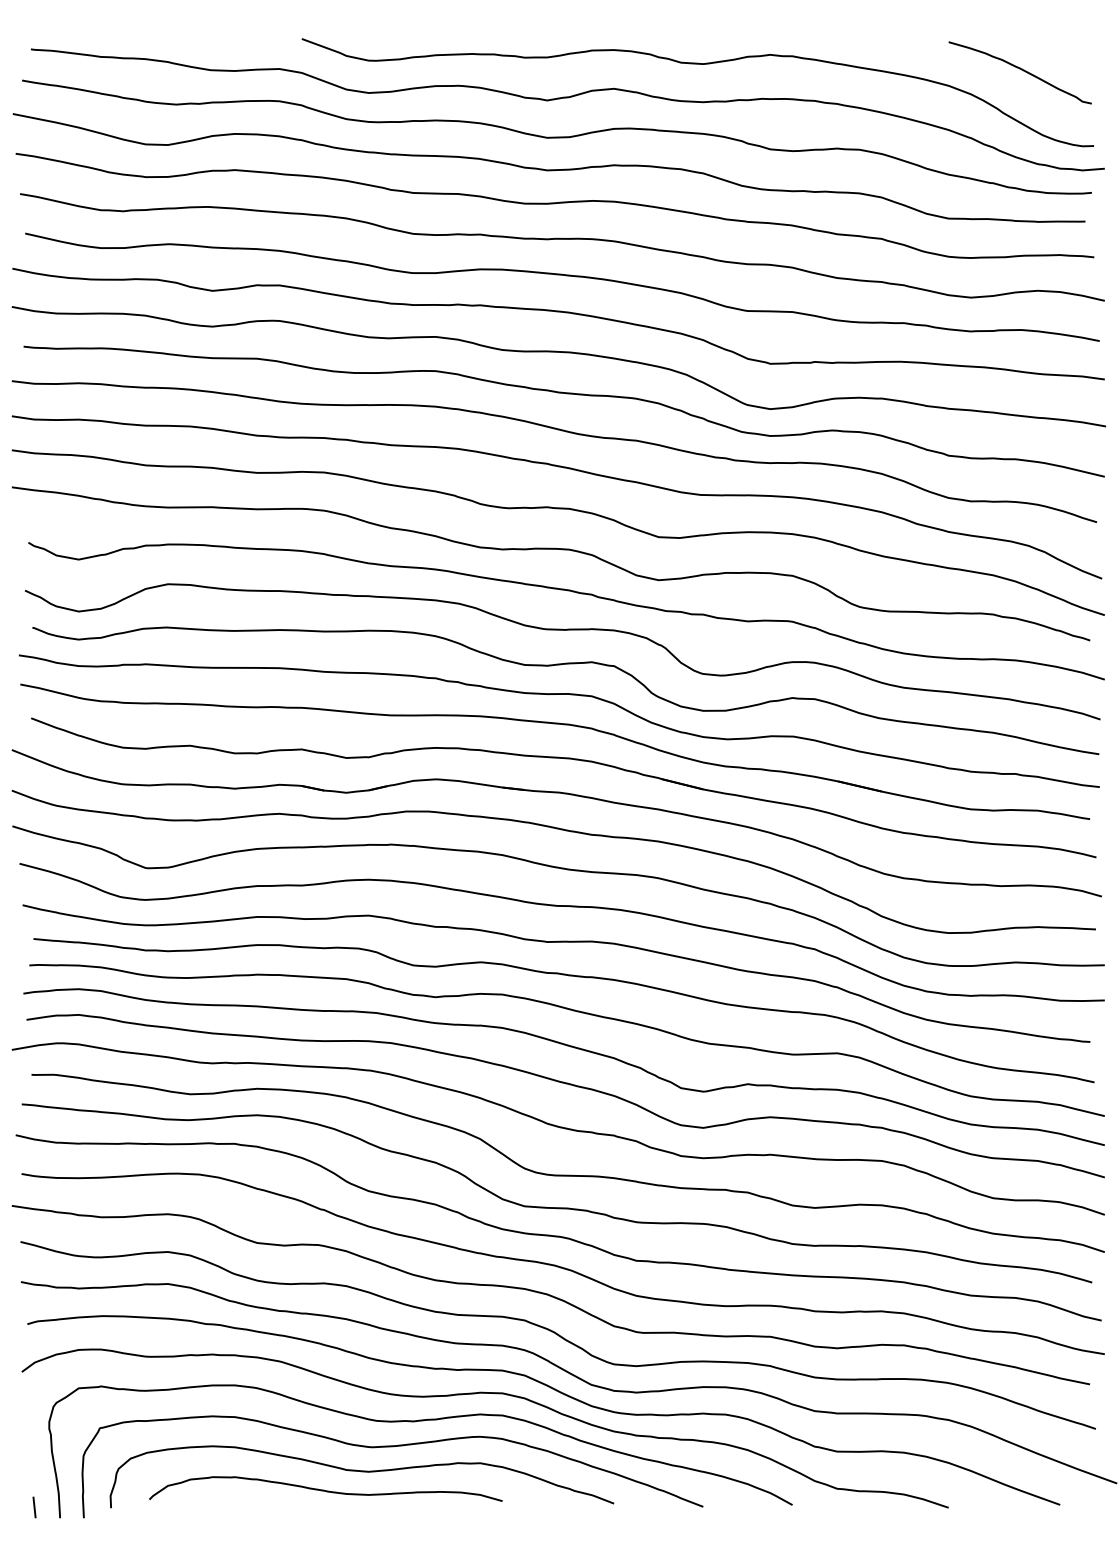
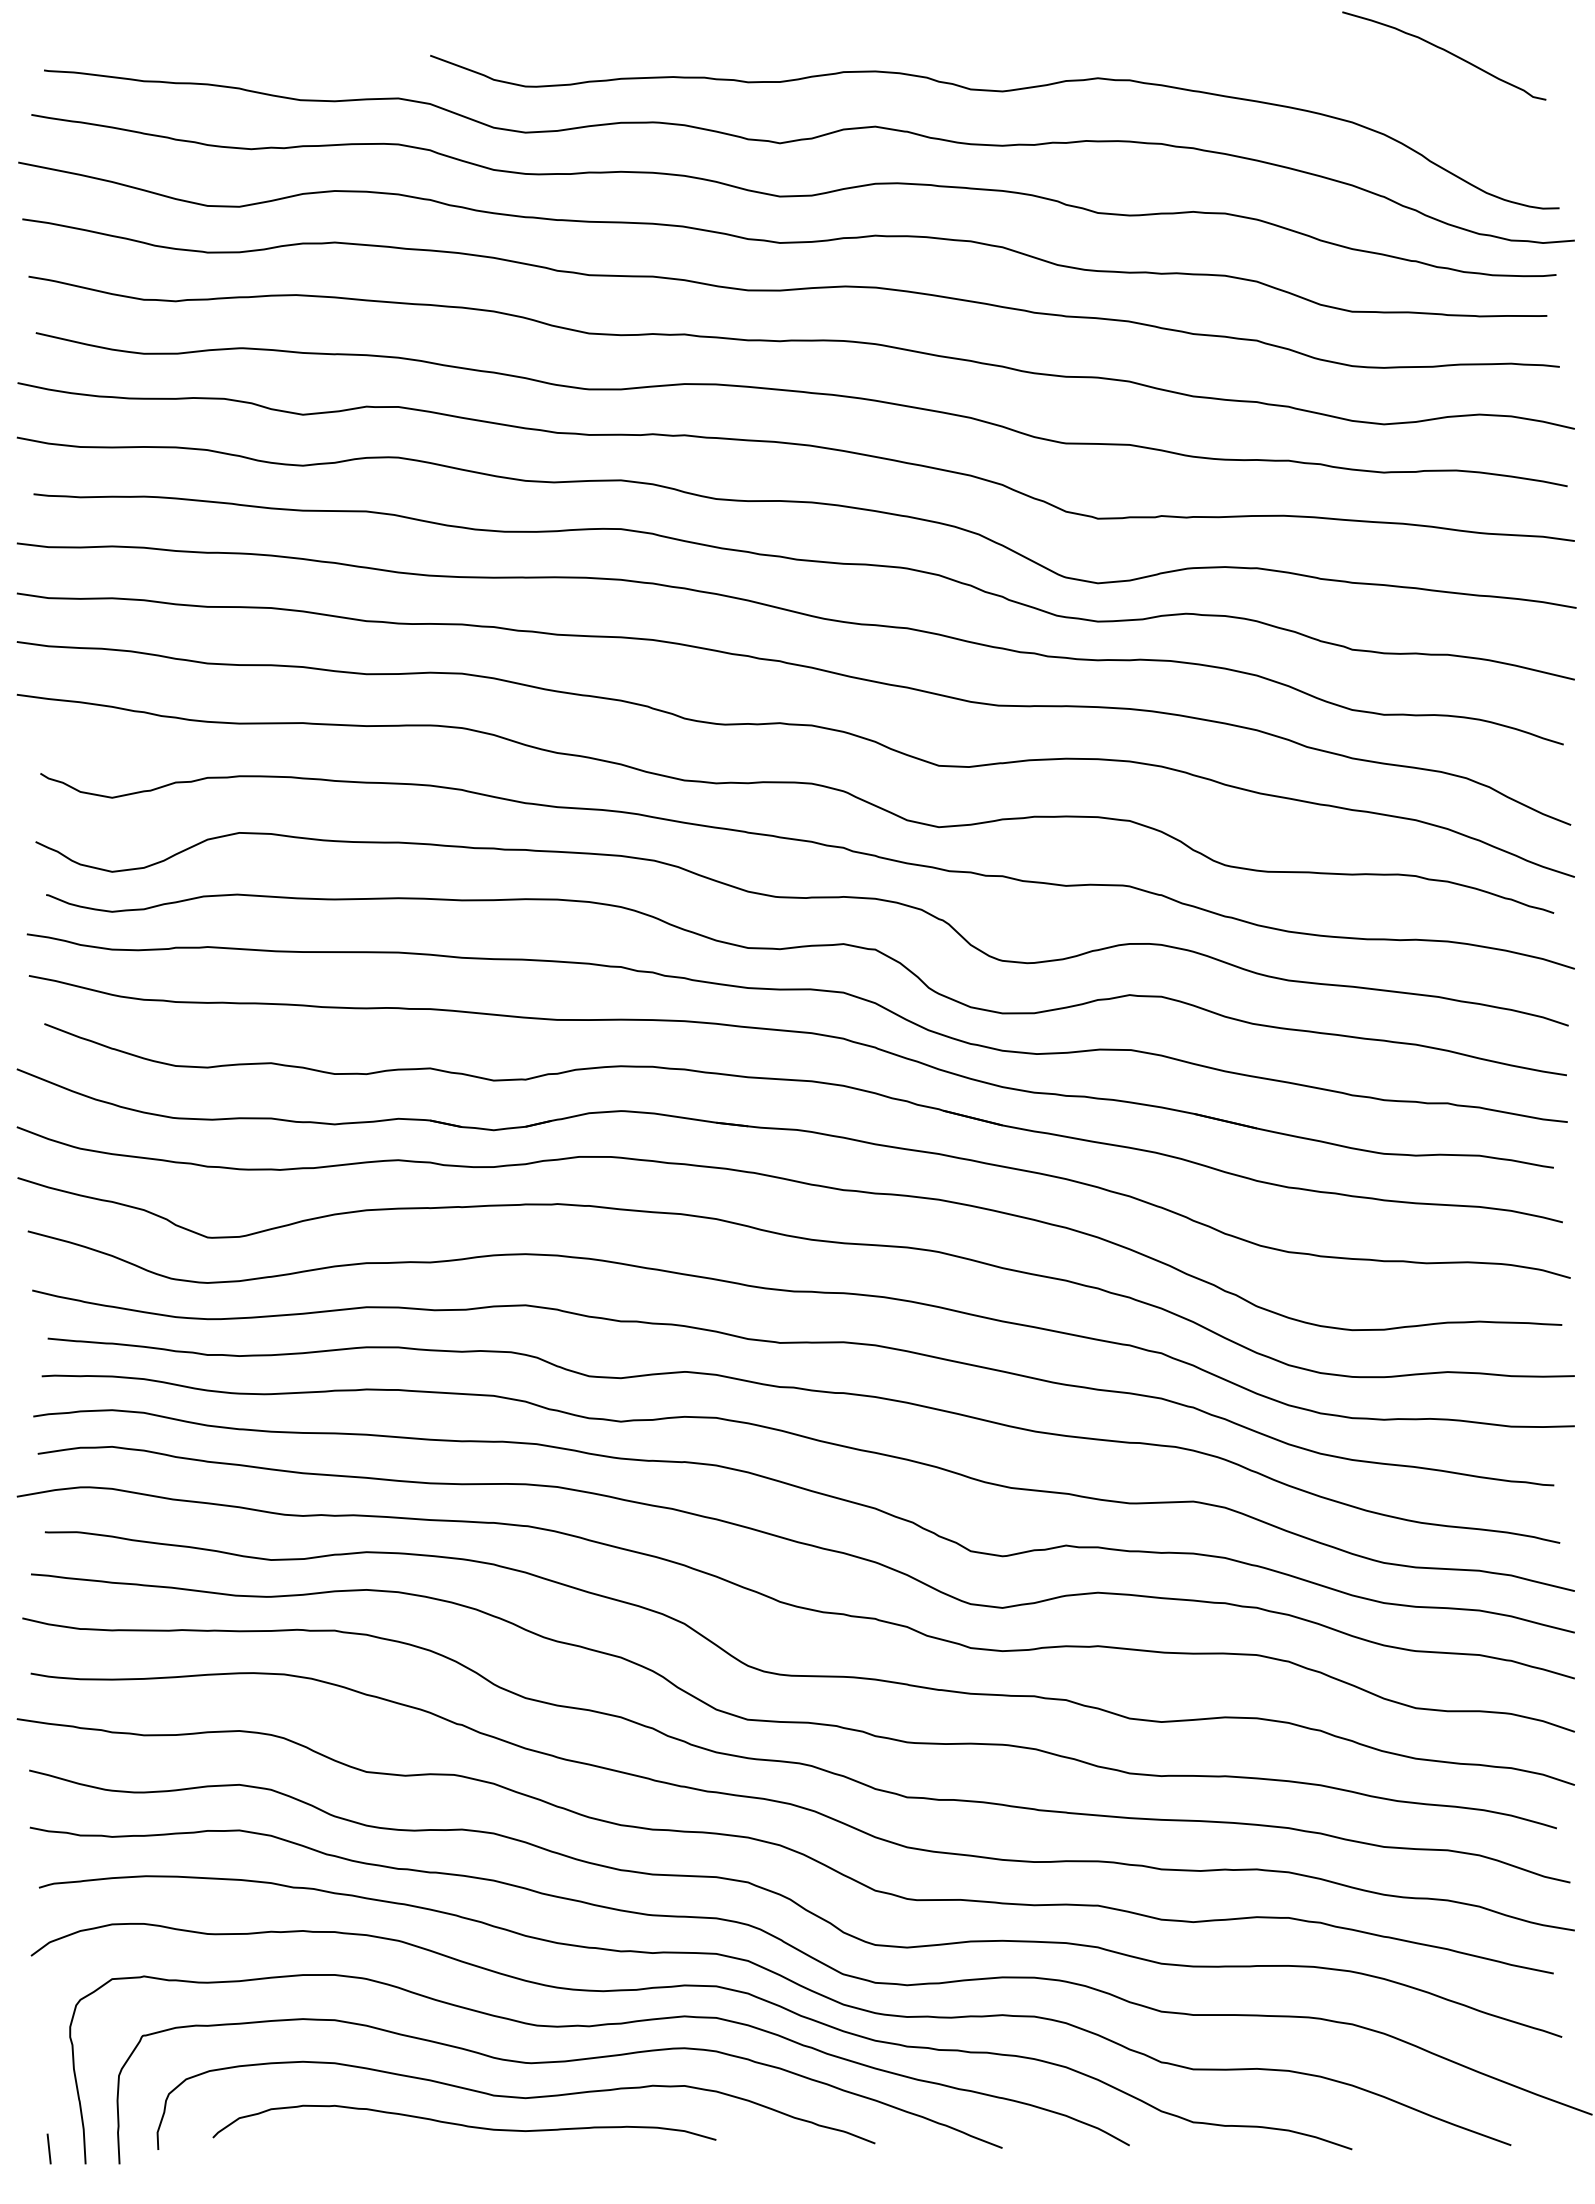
curve: (1021, 70) -> (1446, 52), moved

